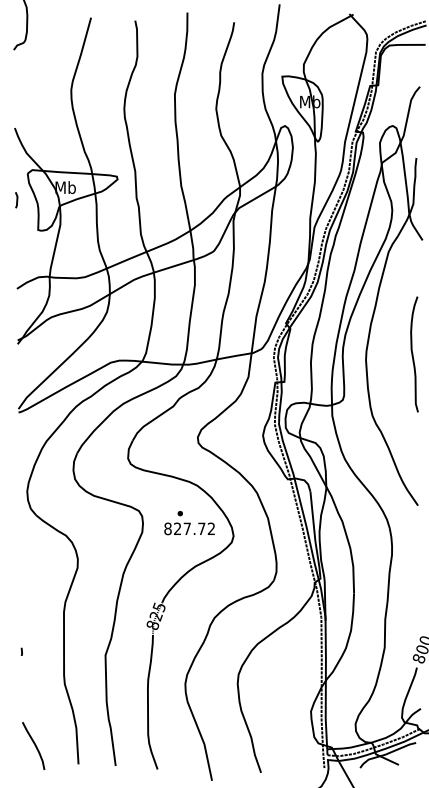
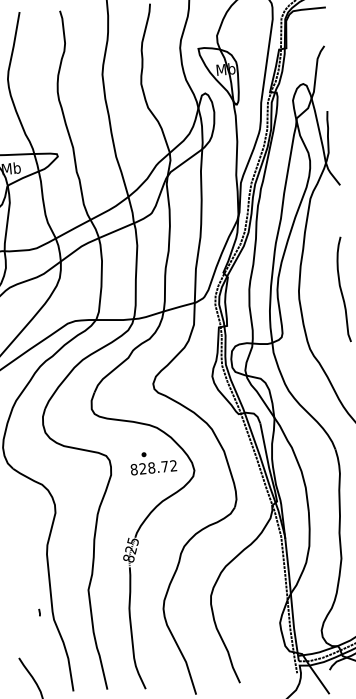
text: (187, 528) -> (151, 467), 827.72 -> 828.72
line: (21, 651) -> (39, 612), moved

